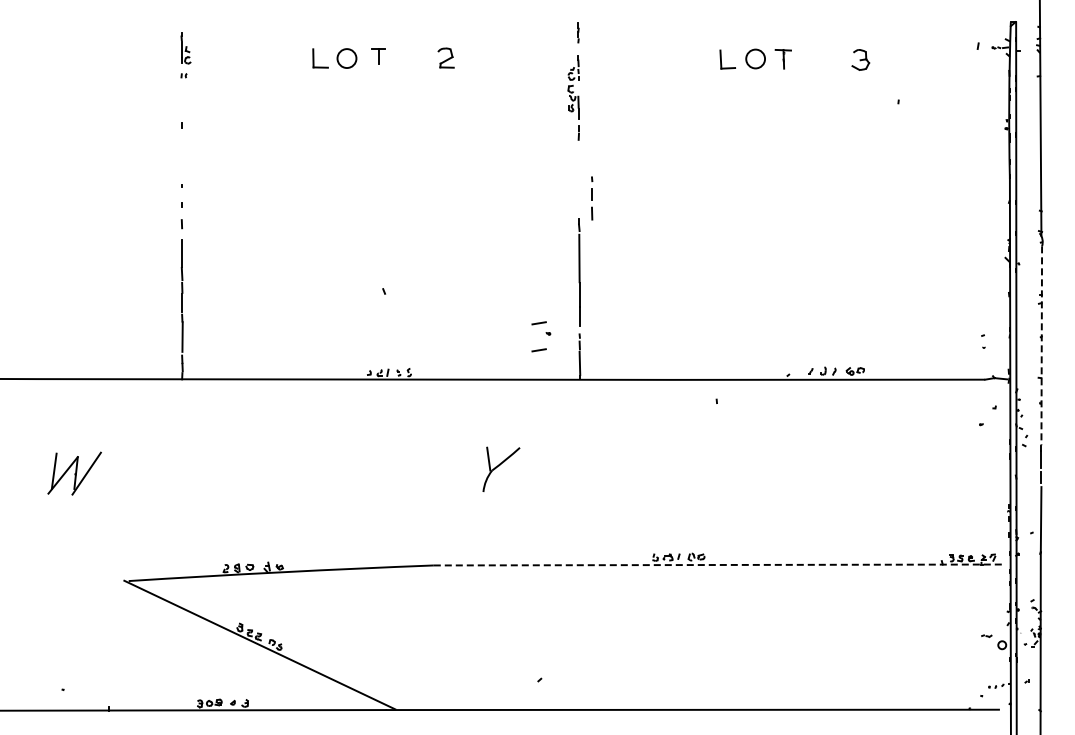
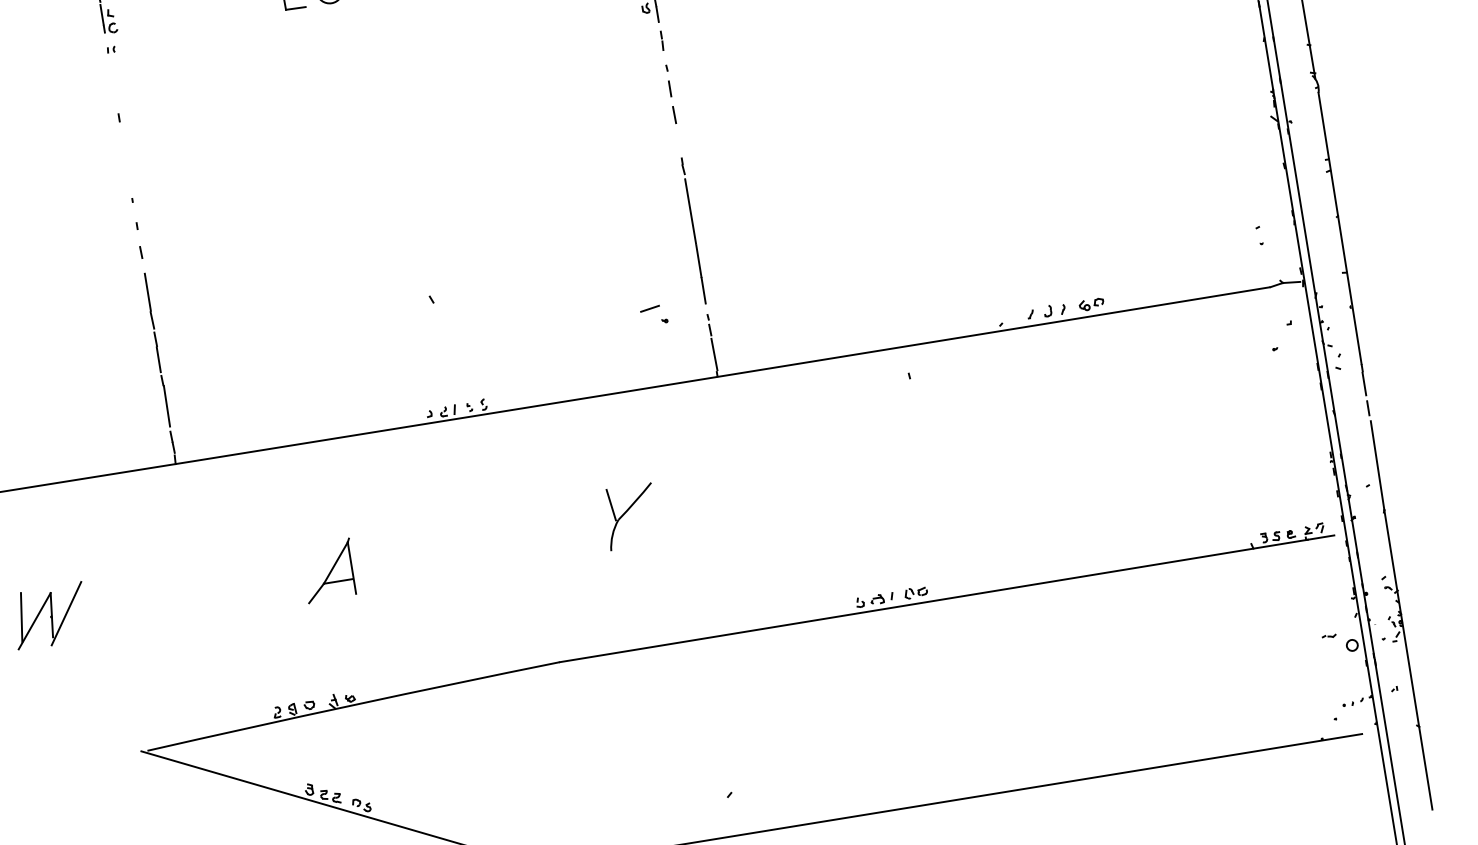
part: (592, 198) -> (671, 94), moved
line: (1041, 346) -> (1339, 229), dashed -> solid
line: (538, 350) -> (655, 346), removed
part: (279, 473) -> (329, 570), added
line: (718, 564) -> (947, 598), dashed -> solid

